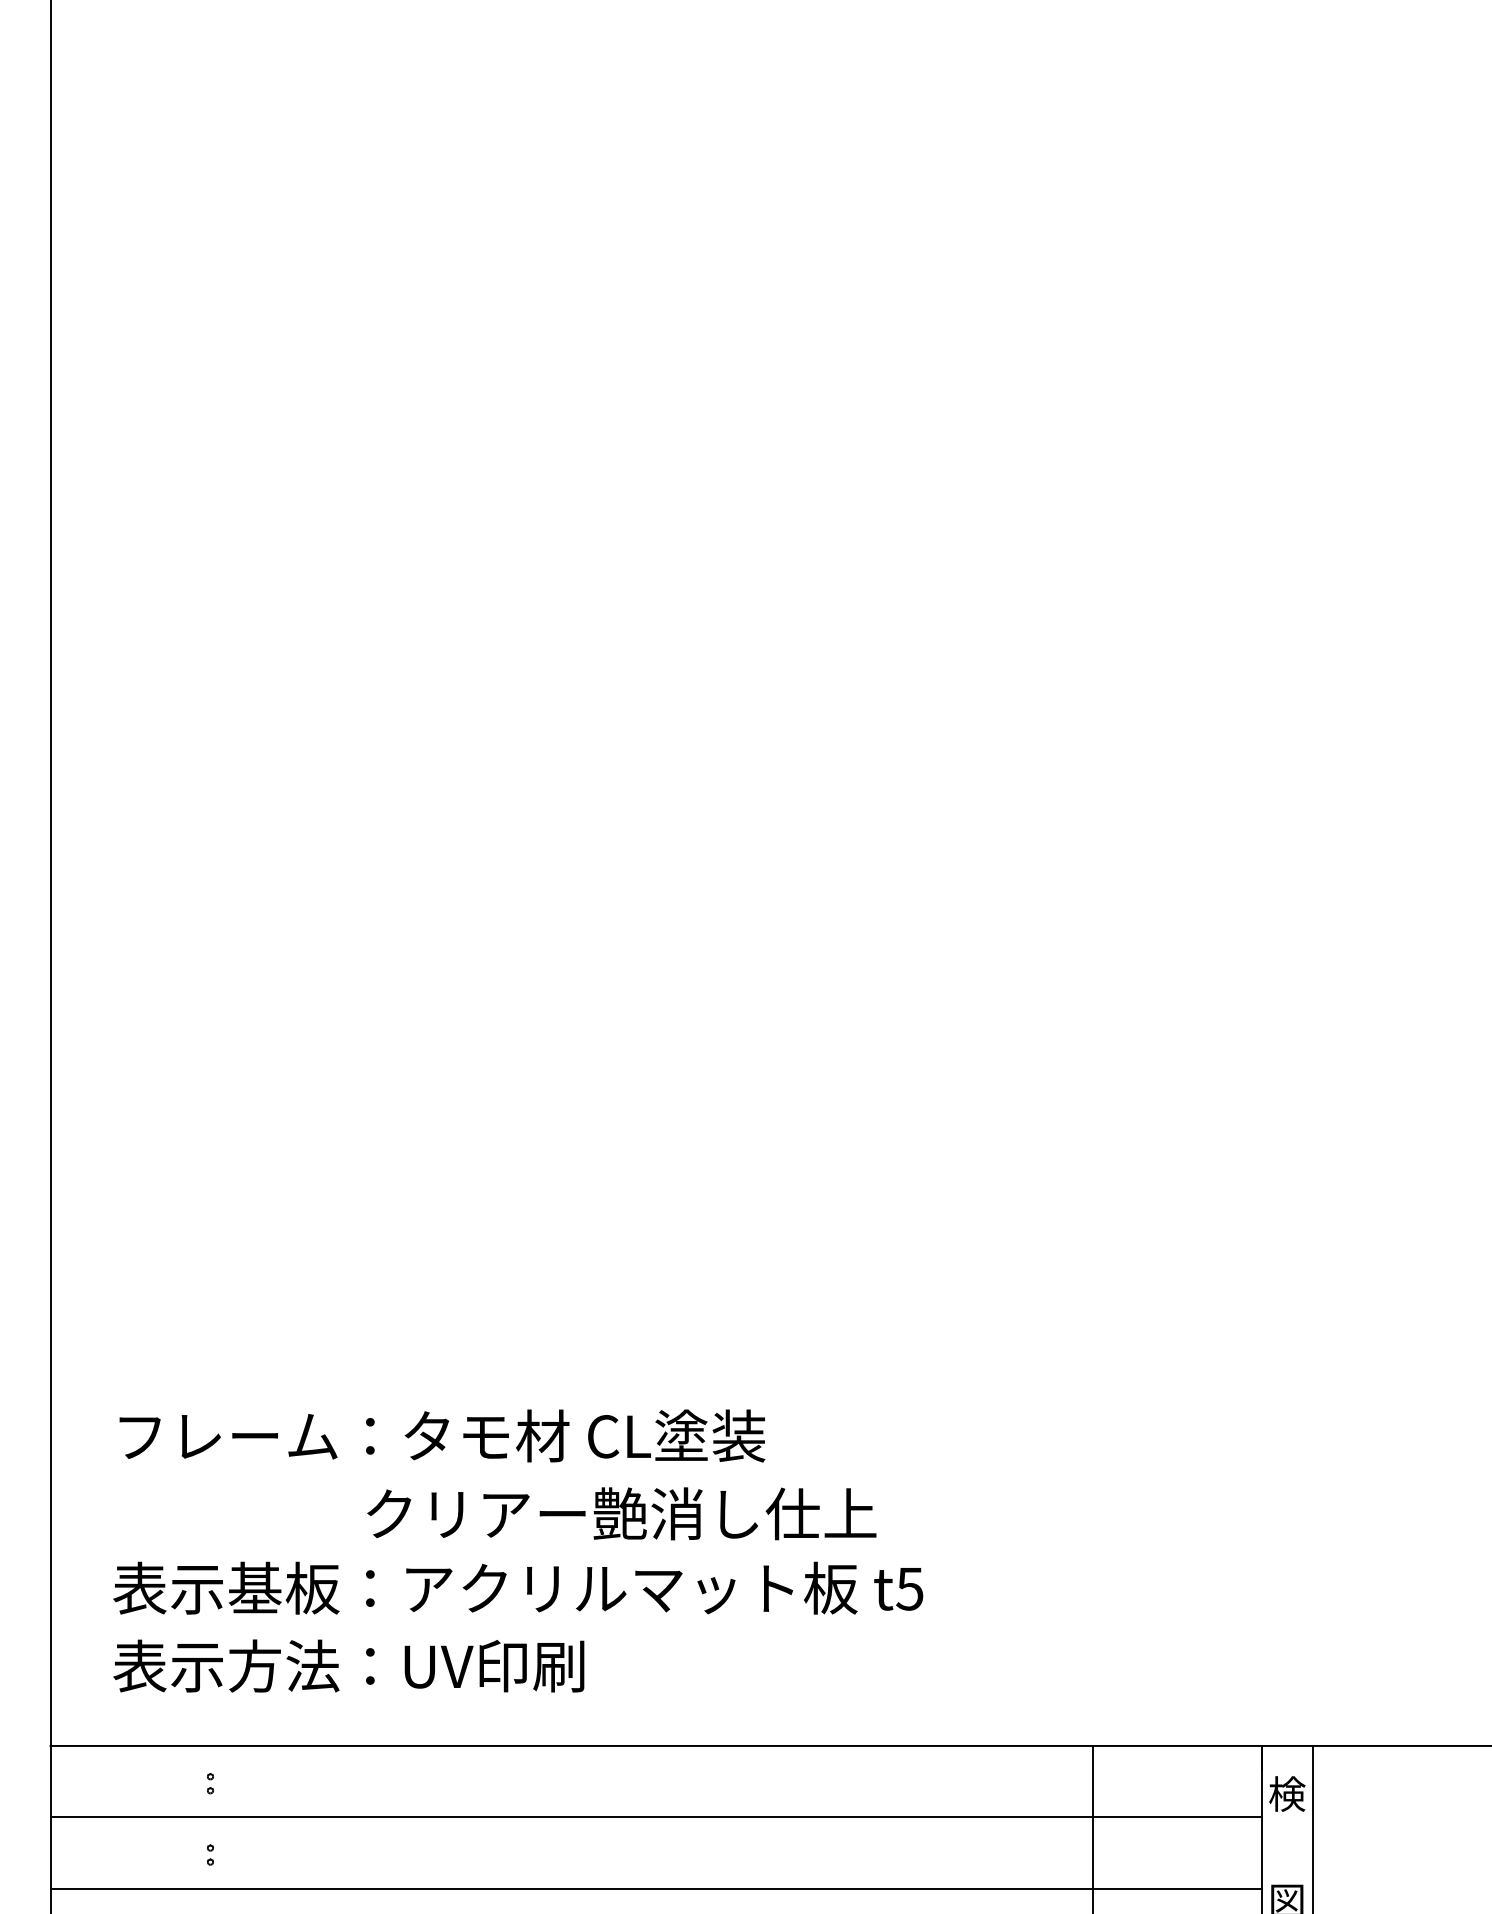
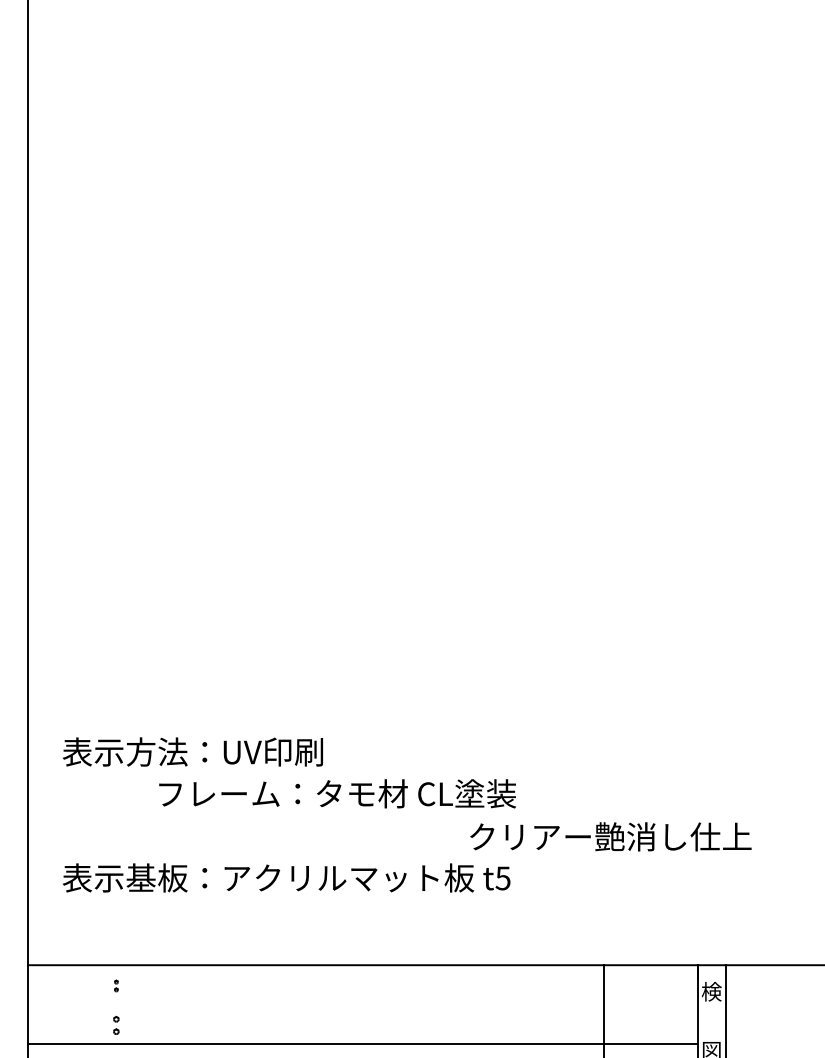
text: (442, 1435) -> (337, 793), moved
text: (621, 1513) -> (610, 836), moved
text: (348, 1665) -> (192, 751), moved
line: (655, 1817) -> (362, 1004), removed
part: (210, 1855) -> (116, 1025), size x1.6

